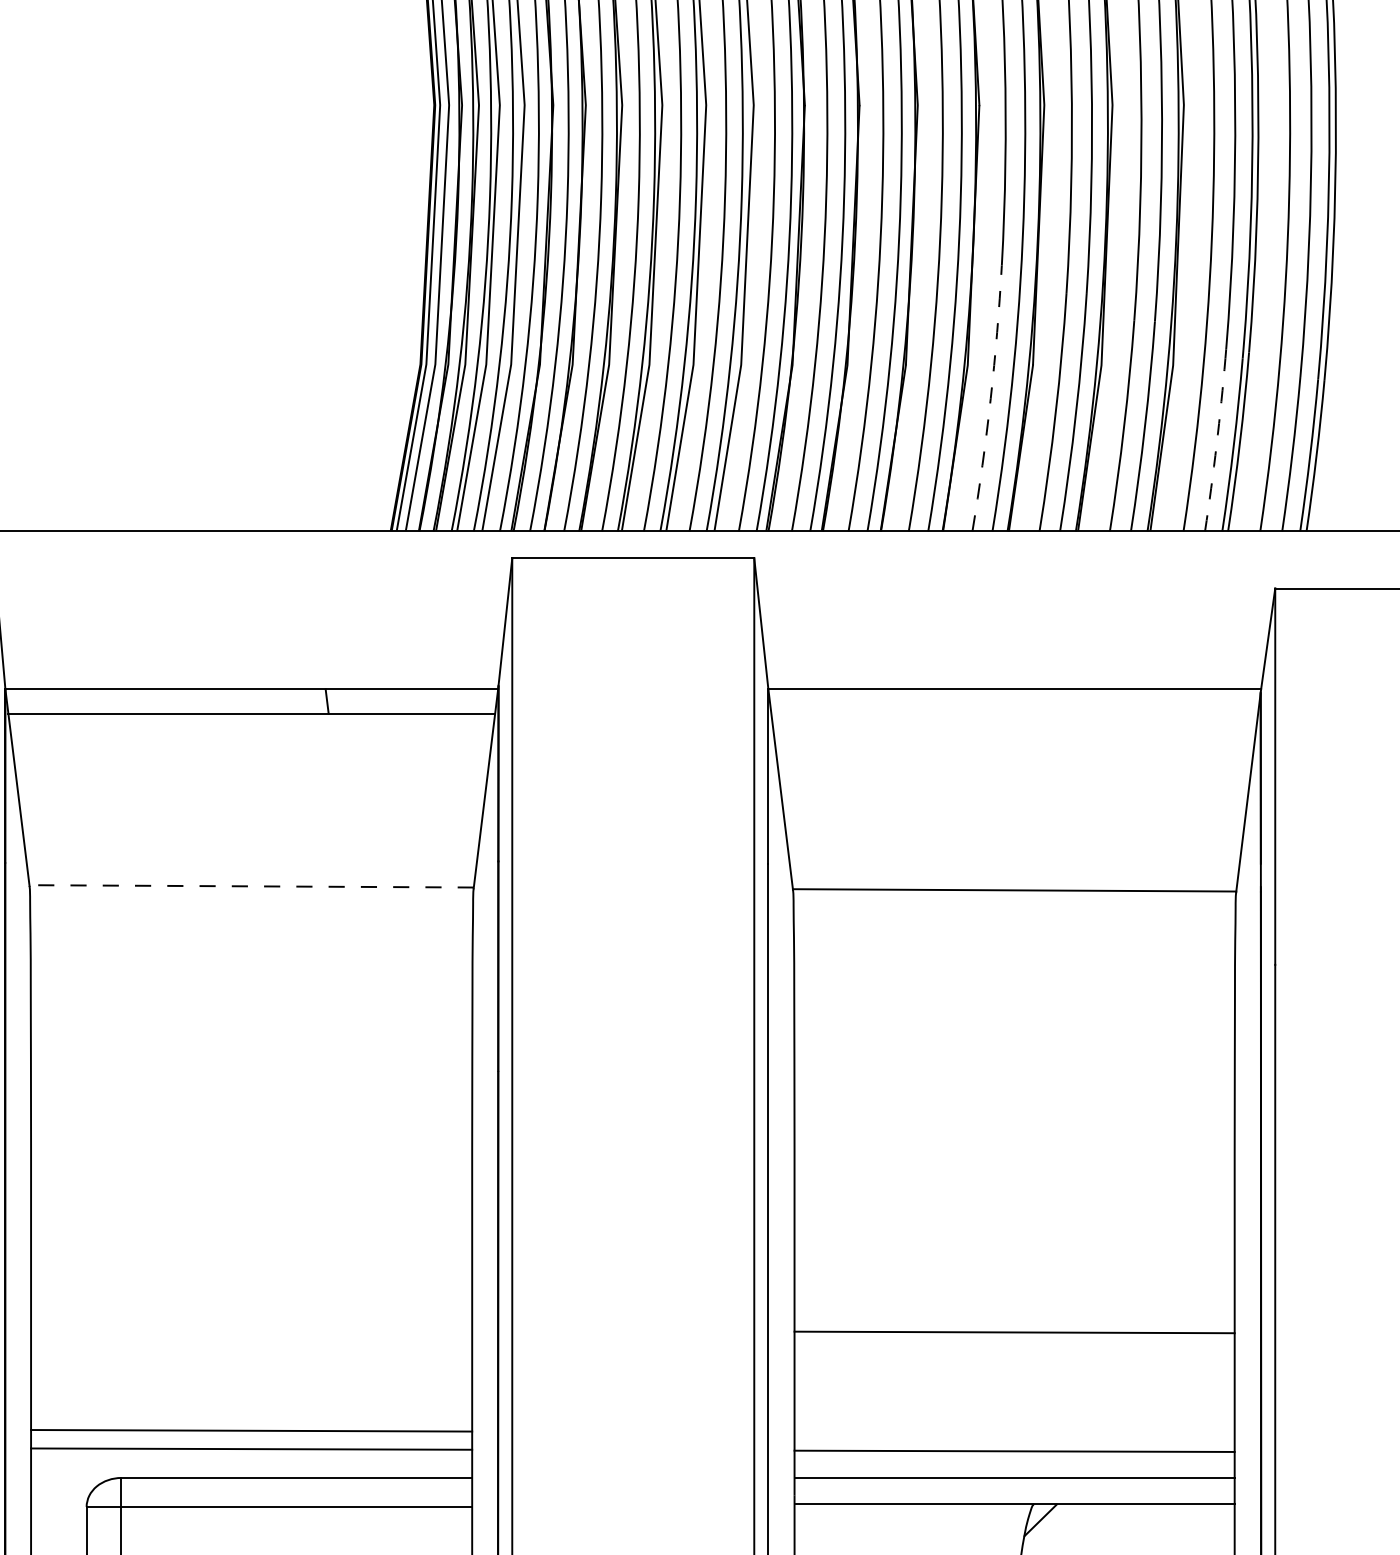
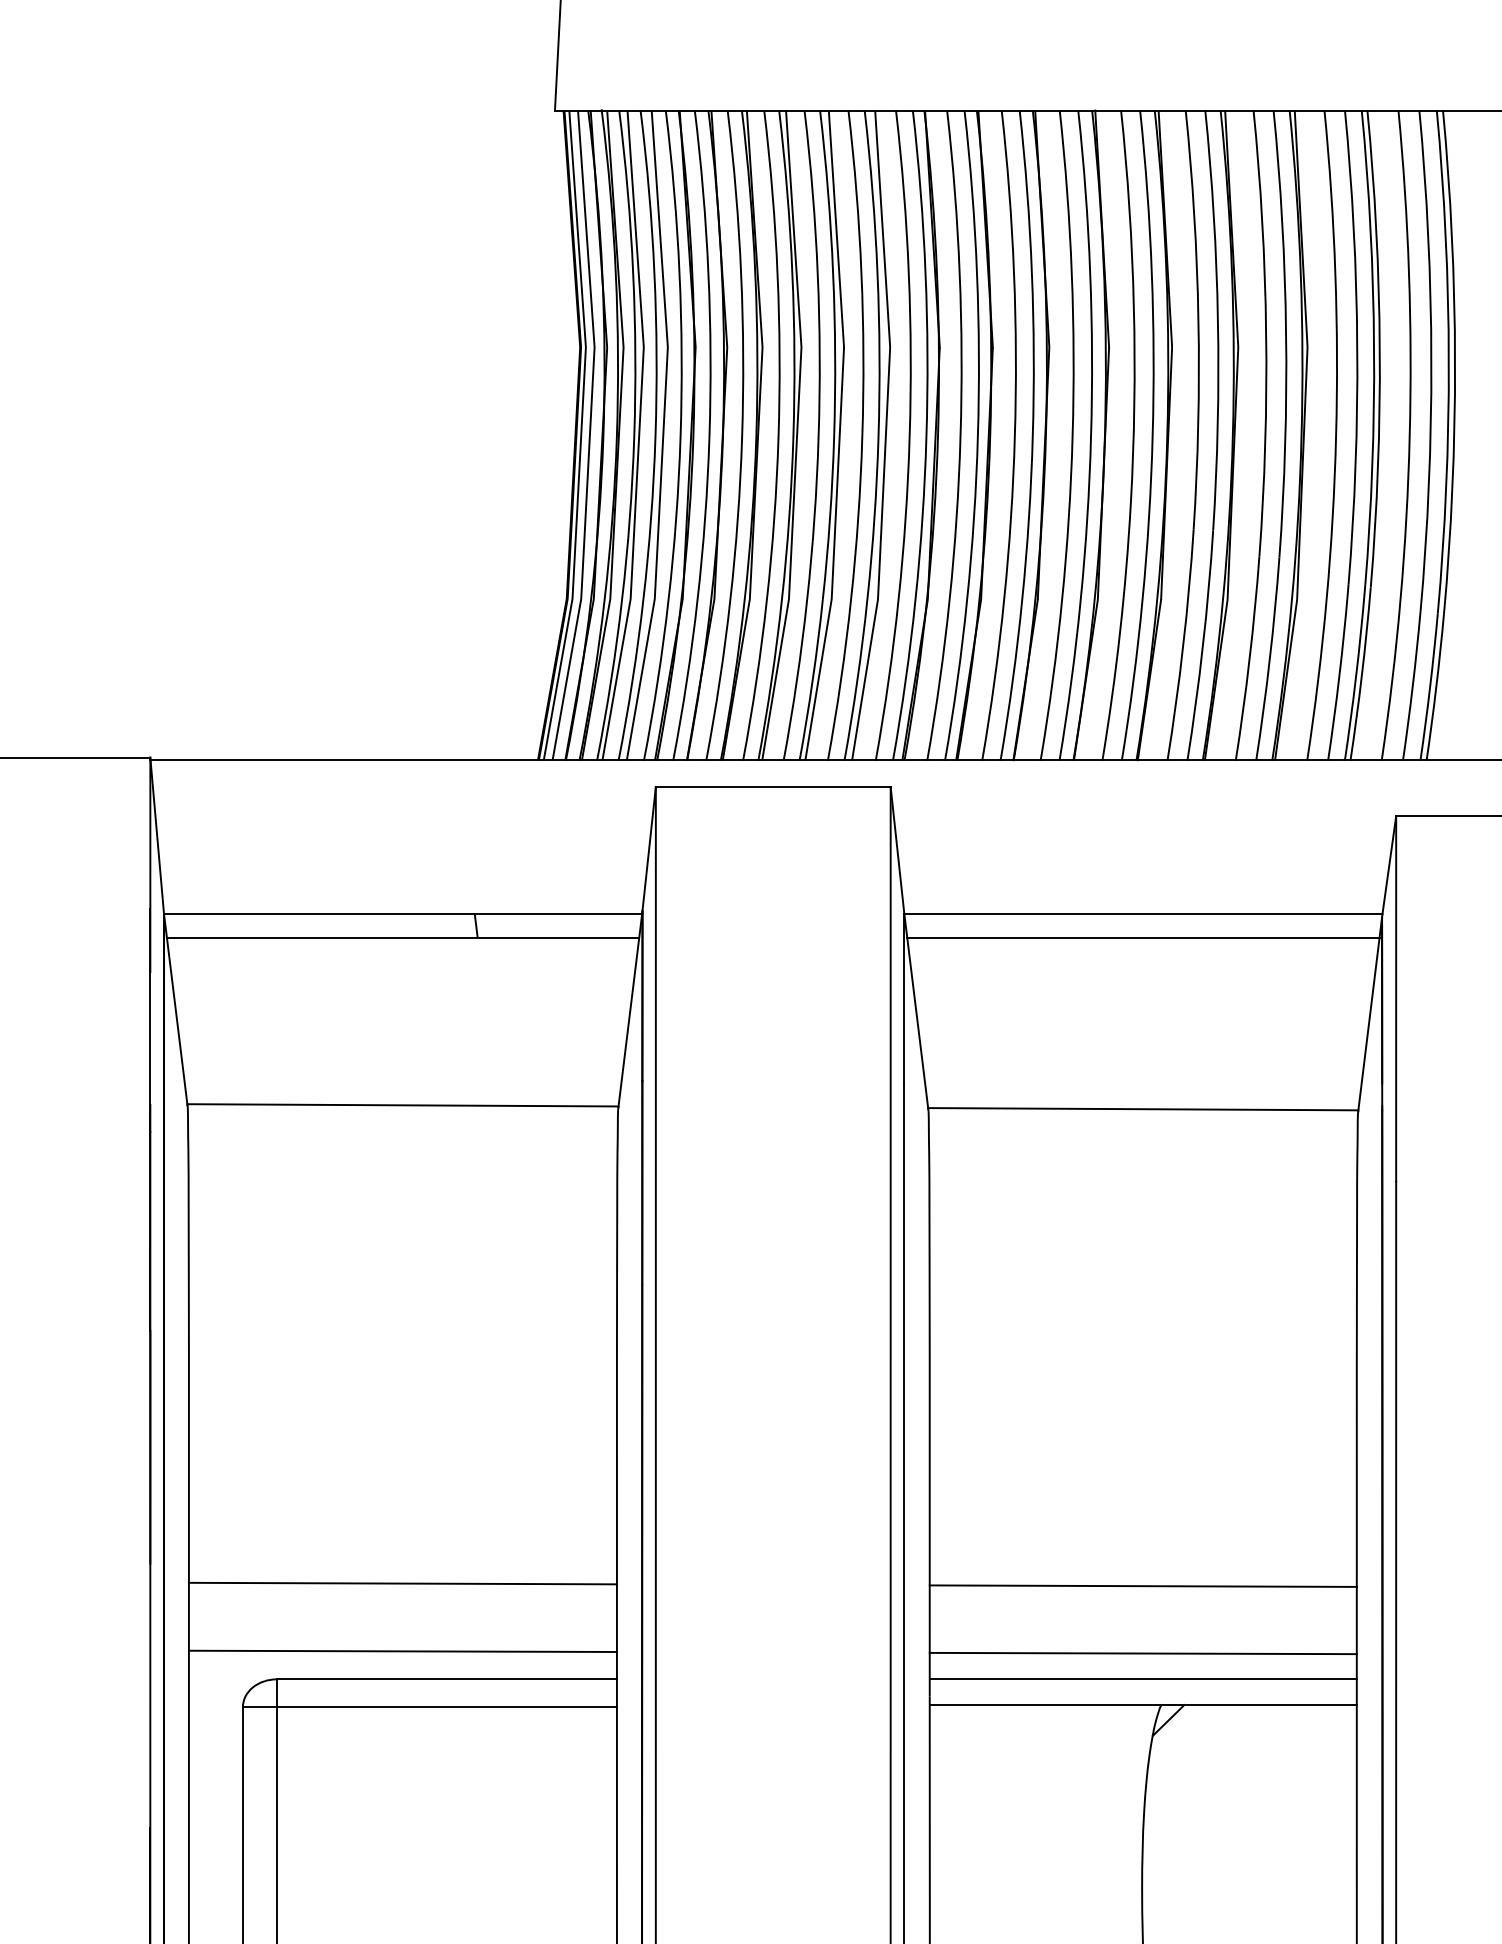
arc: (991, 399) -> (1120, 632), dashed -> solid
arc: (1216, 445) -> (1339, 677), dashed -> solid
line: (1014, 713) -> (1143, 937), added
line: (251, 886) -> (402, 1105), dashed -> solid
line: (1013, 1331) -> (1142, 1585), moved
line: (251, 1430) -> (402, 1583), moved

